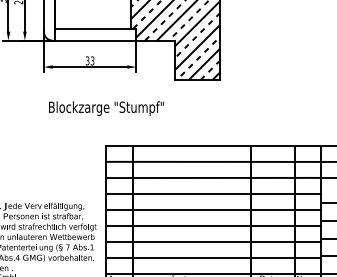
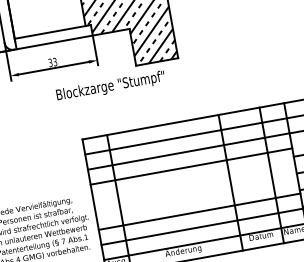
text: (106, 108) -> (110, 86), moved
line: (213, 209) -> (193, 181), removed
line: (213, 226) -> (196, 197), removed

